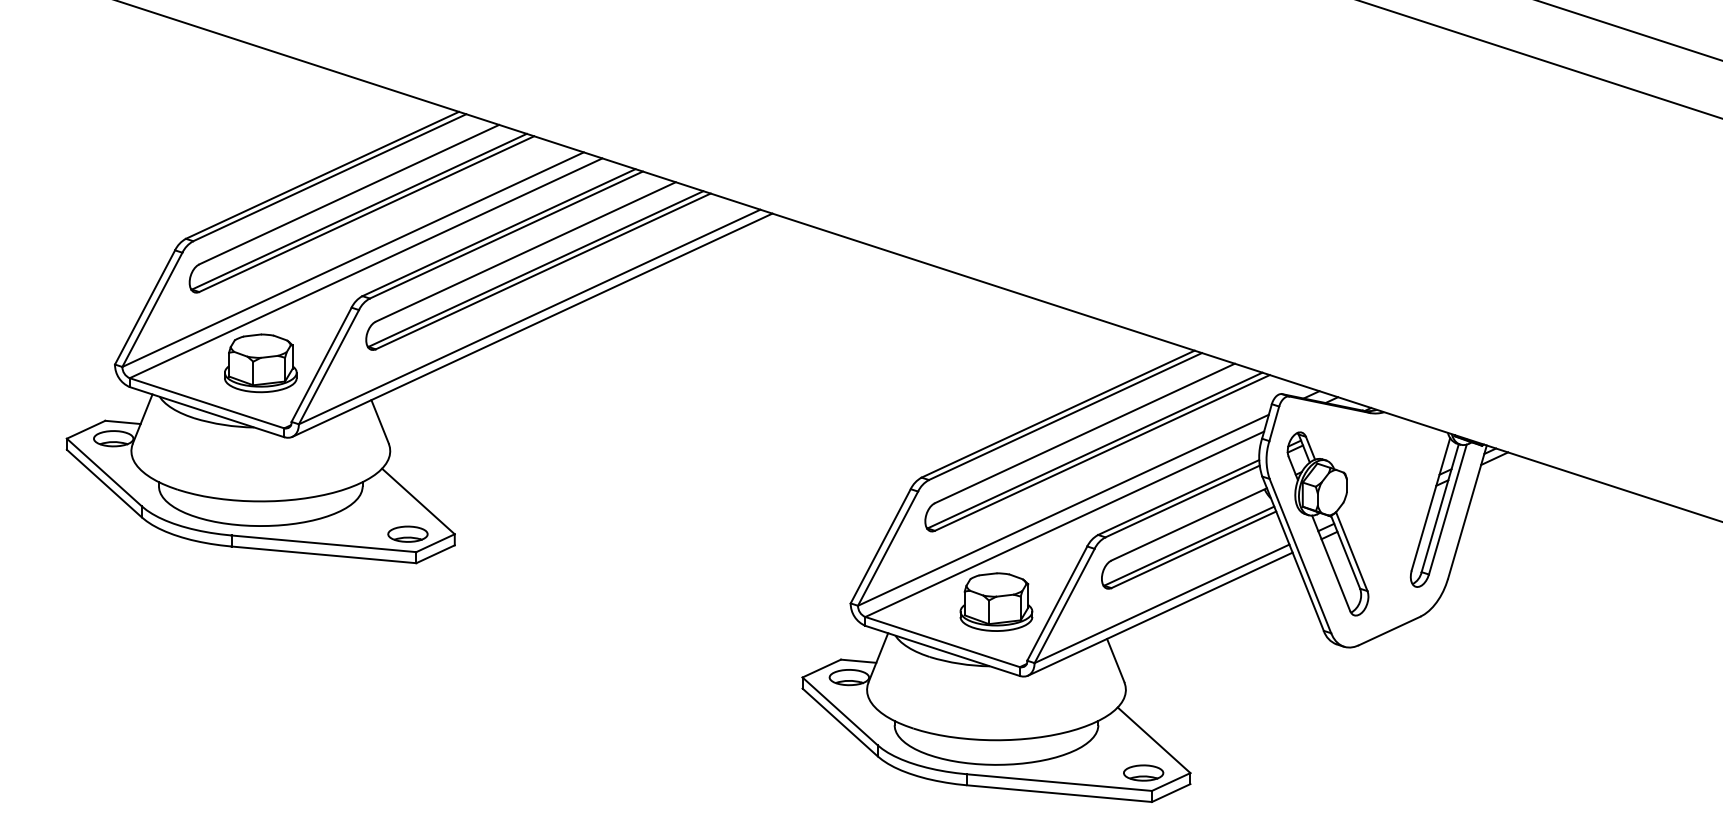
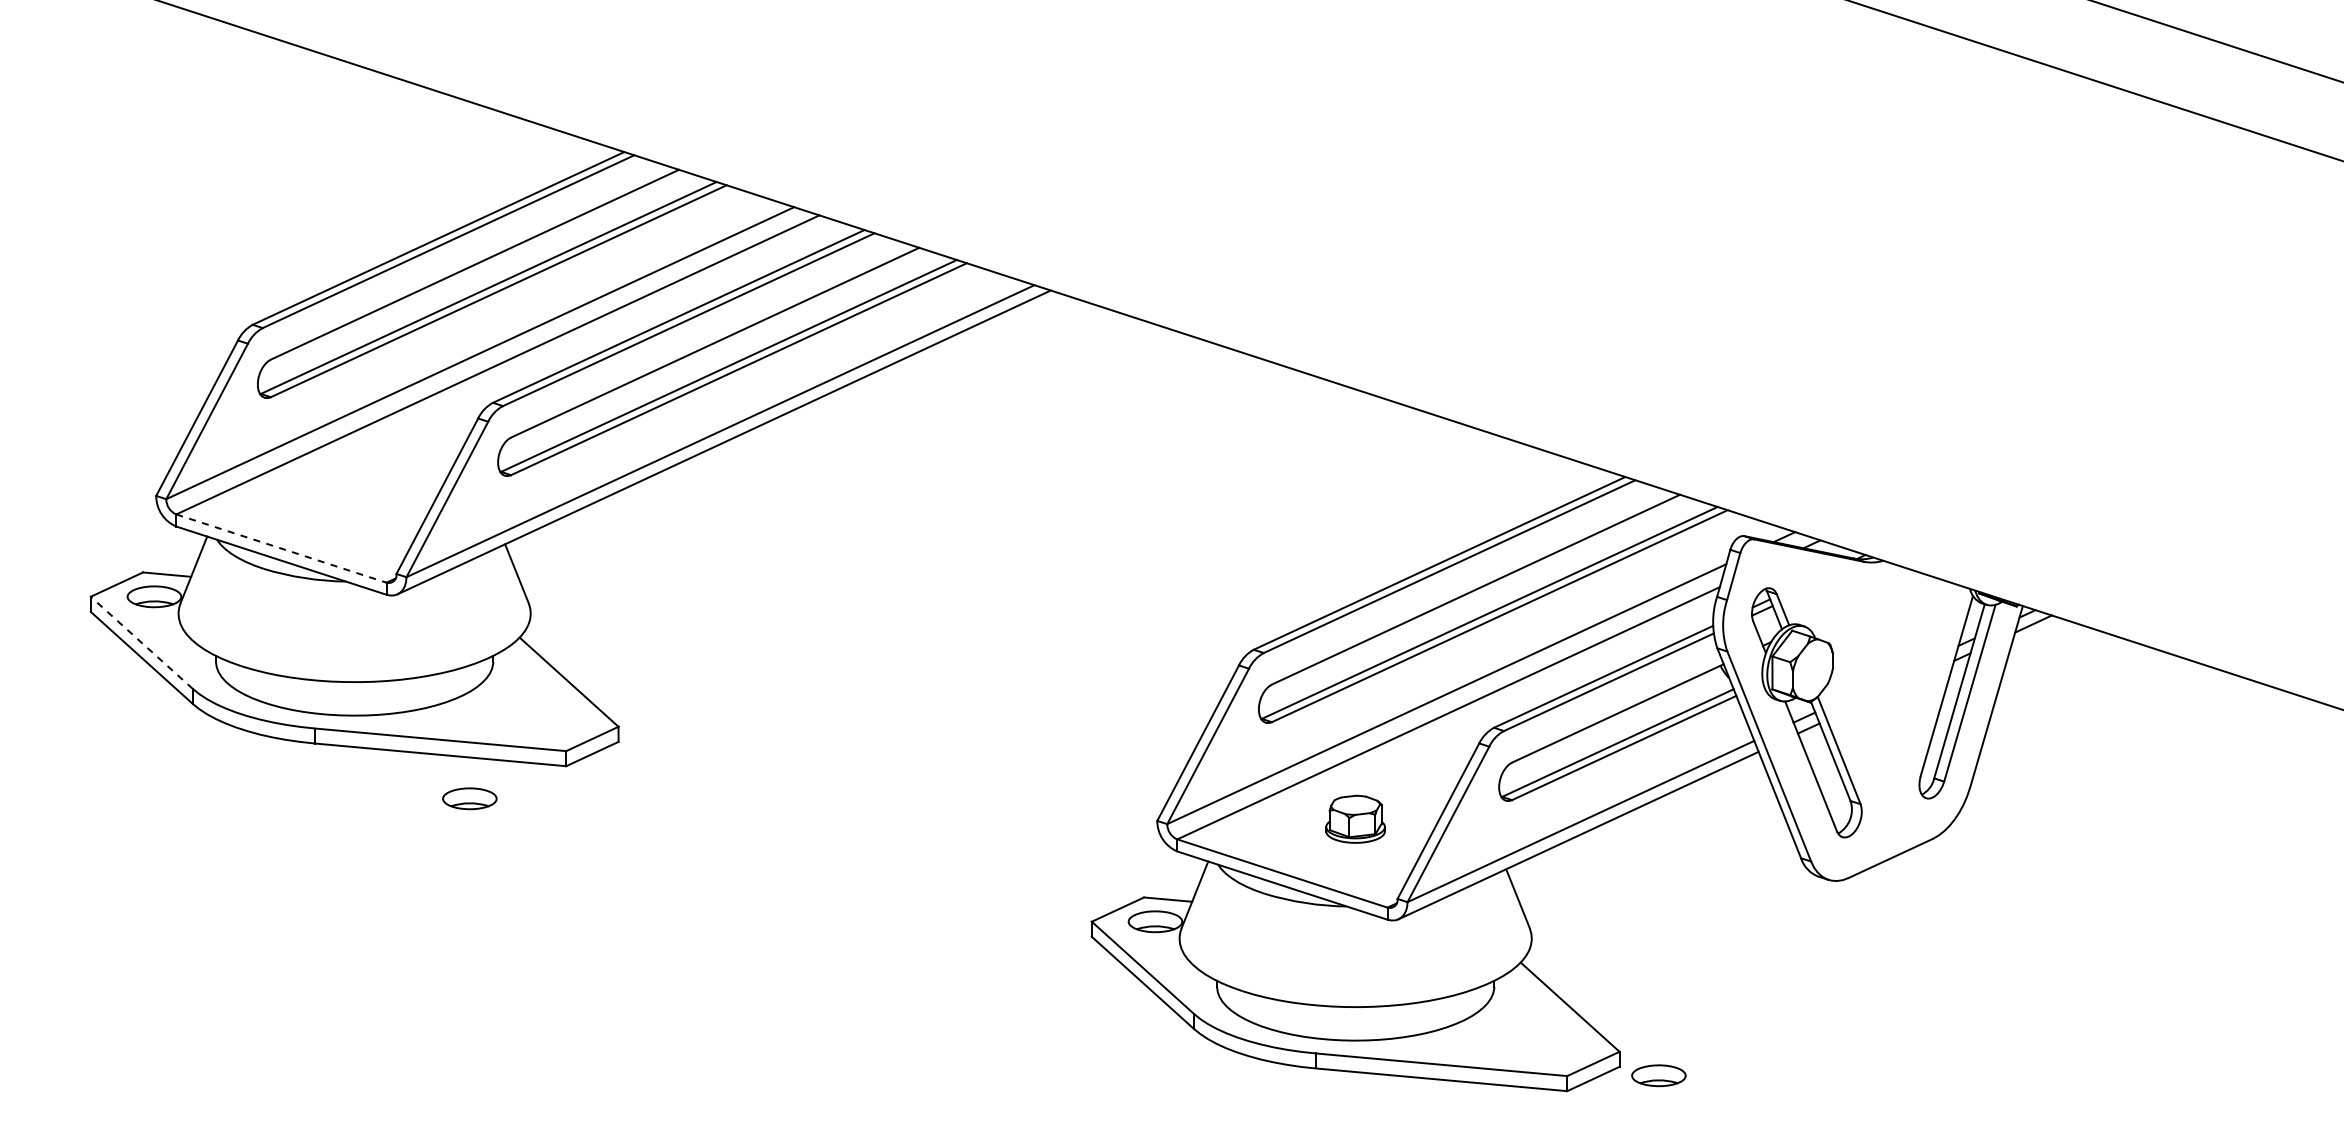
part: (260, 363) -> (354, 494), removed
line: (207, 403) -> (281, 548), solid -> dashed
line: (104, 472) -> (141, 642), solid -> dashed
part: (407, 534) -> (469, 798), moved
part: (996, 602) -> (1355, 819), size x0.6
part: (1143, 772) -> (1658, 1075), moved

